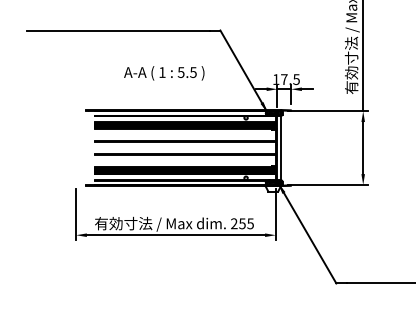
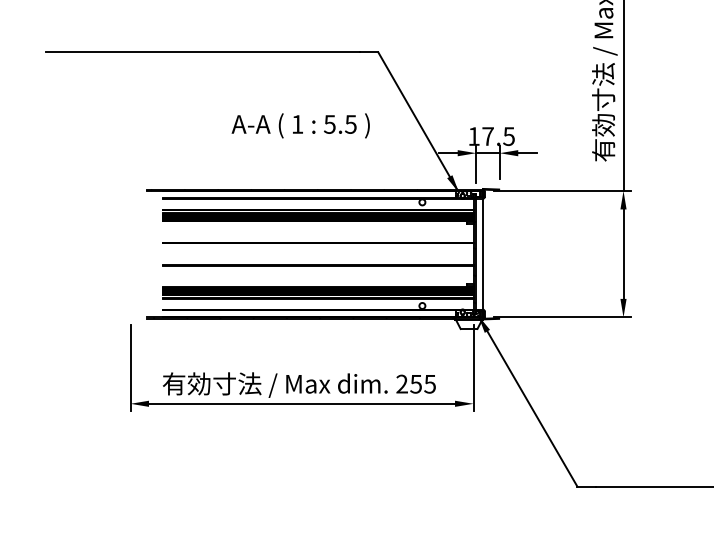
text: (164, 73) -> (301, 126), moved

